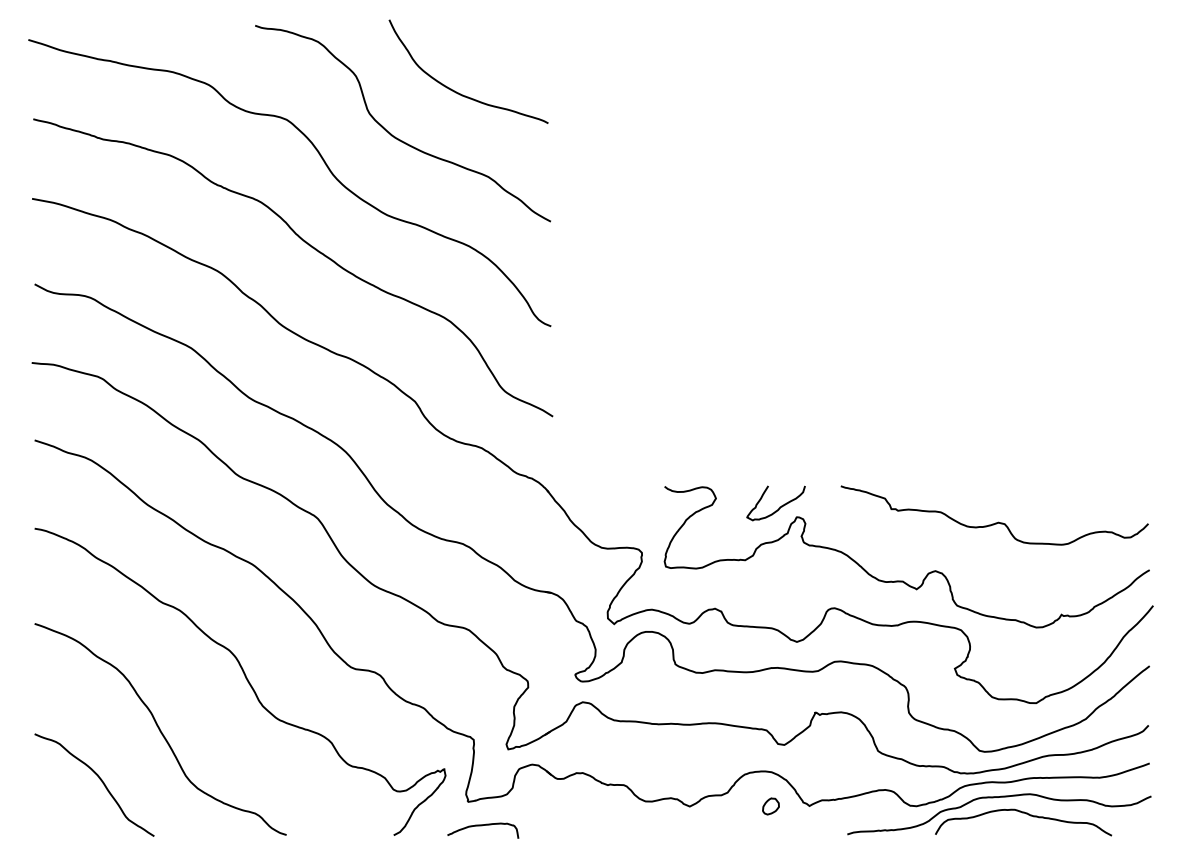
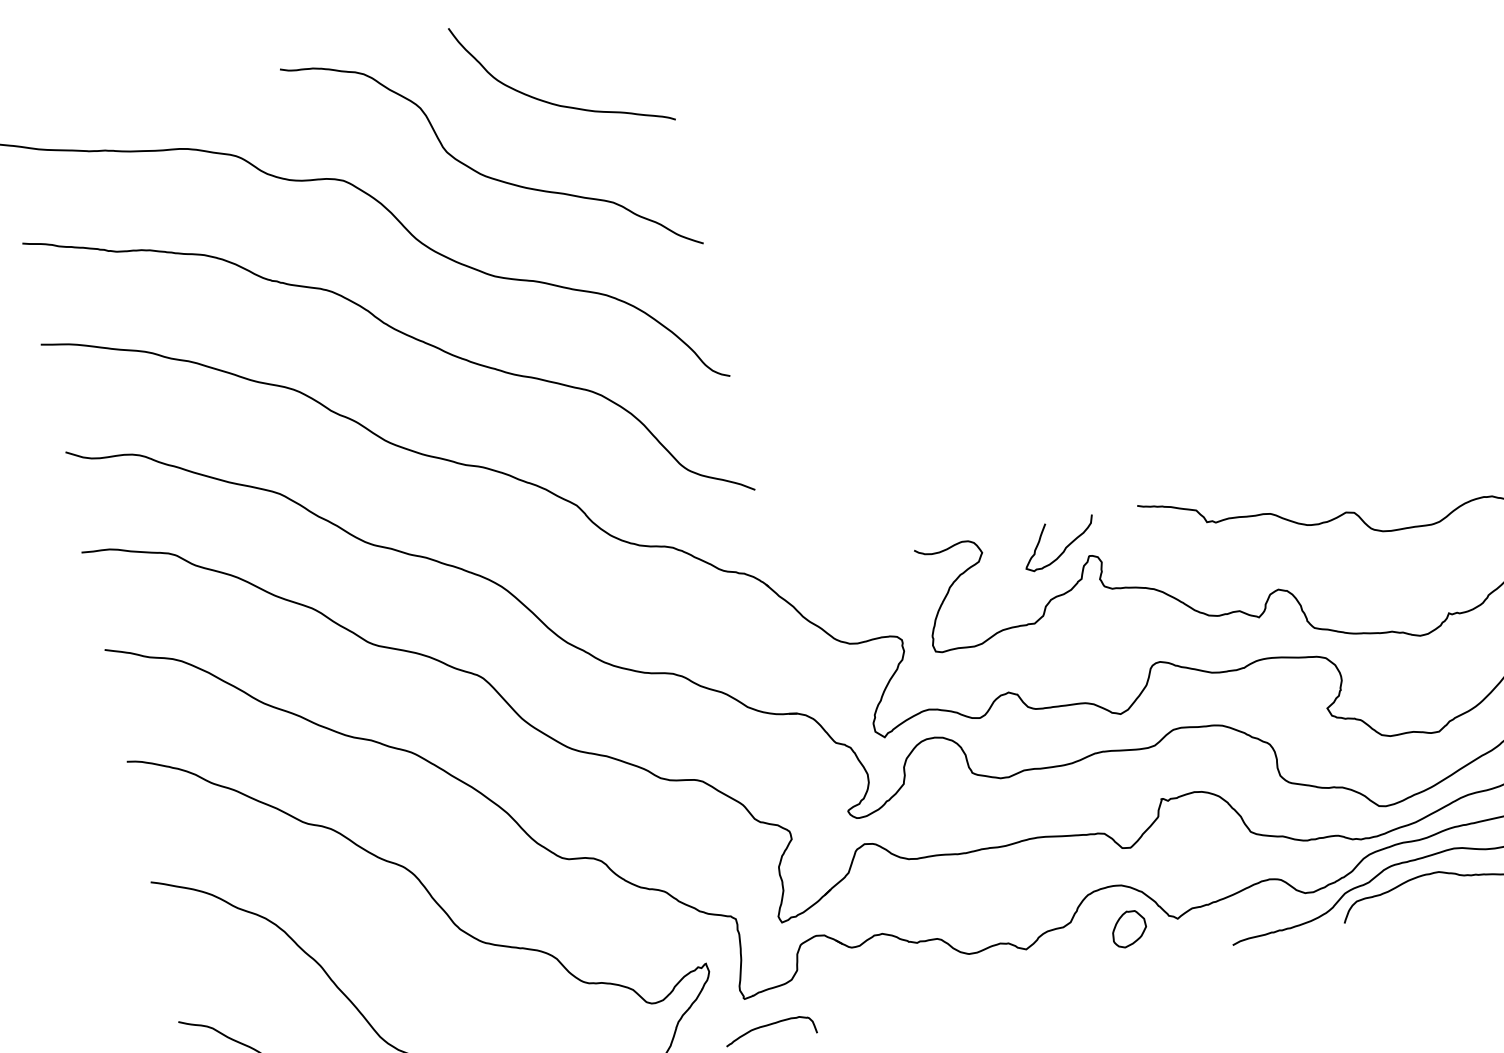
part: (770, 806) -> (1128, 929), size x1.67

